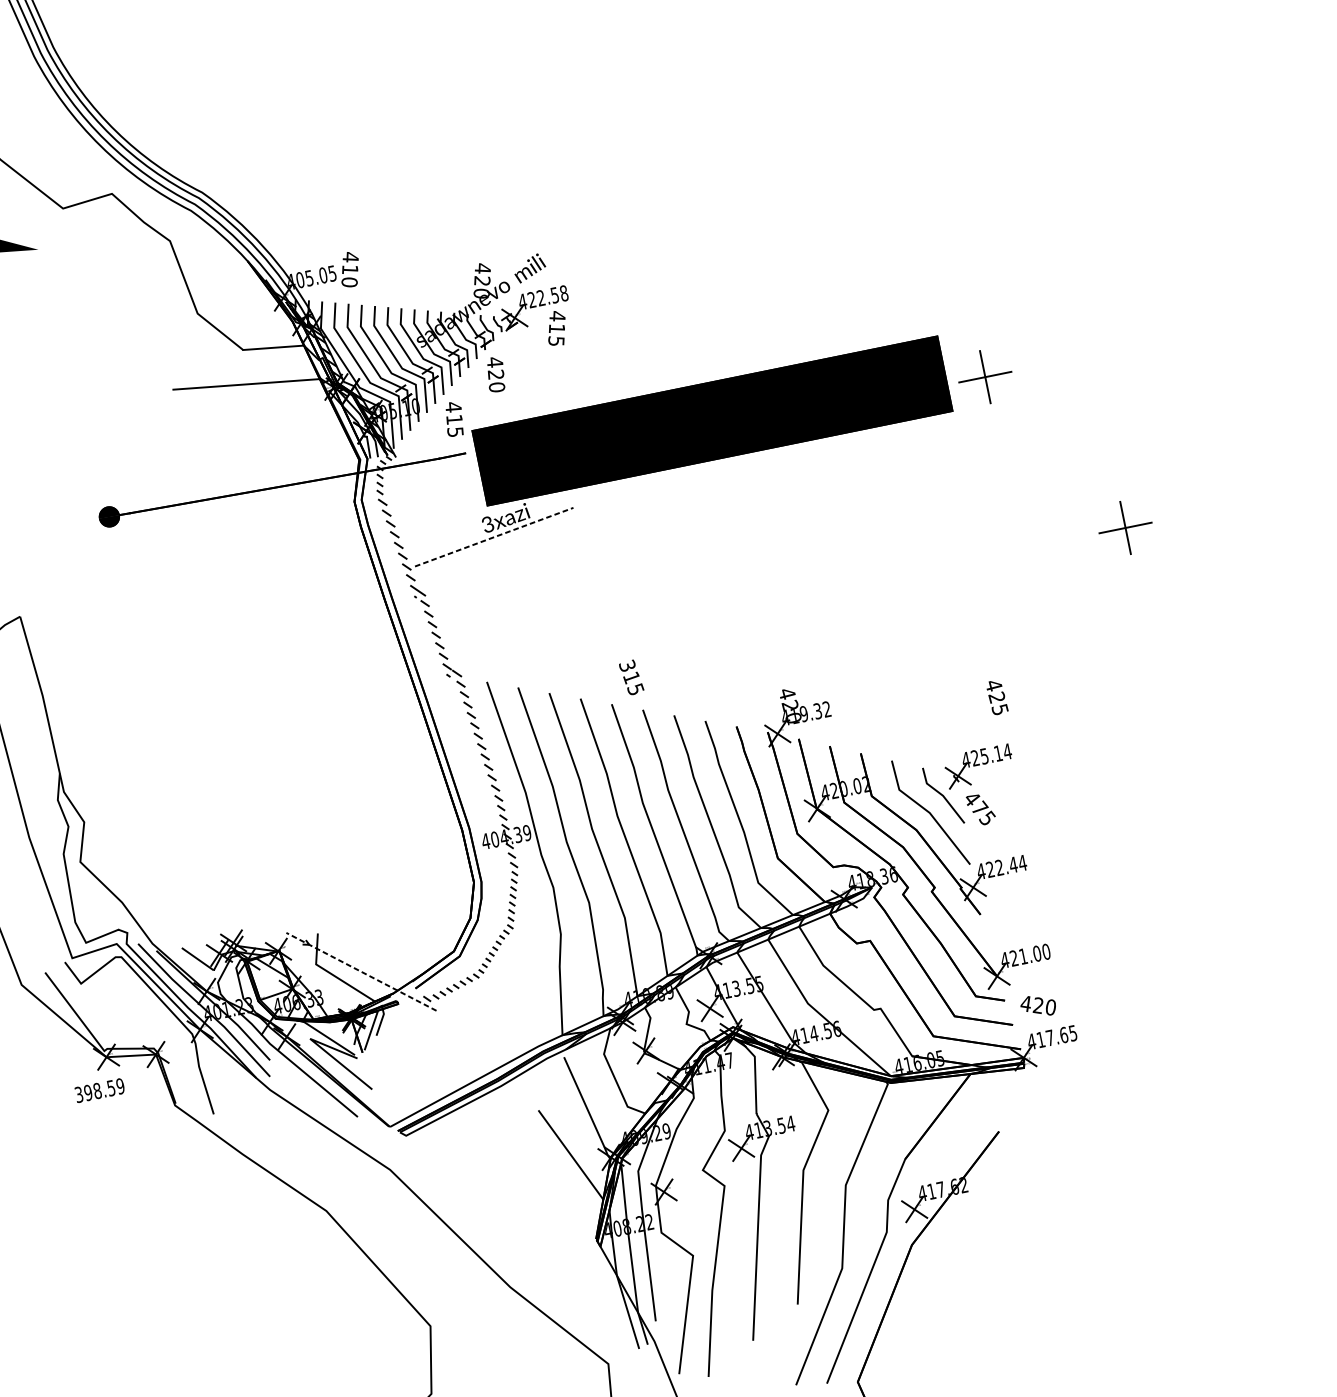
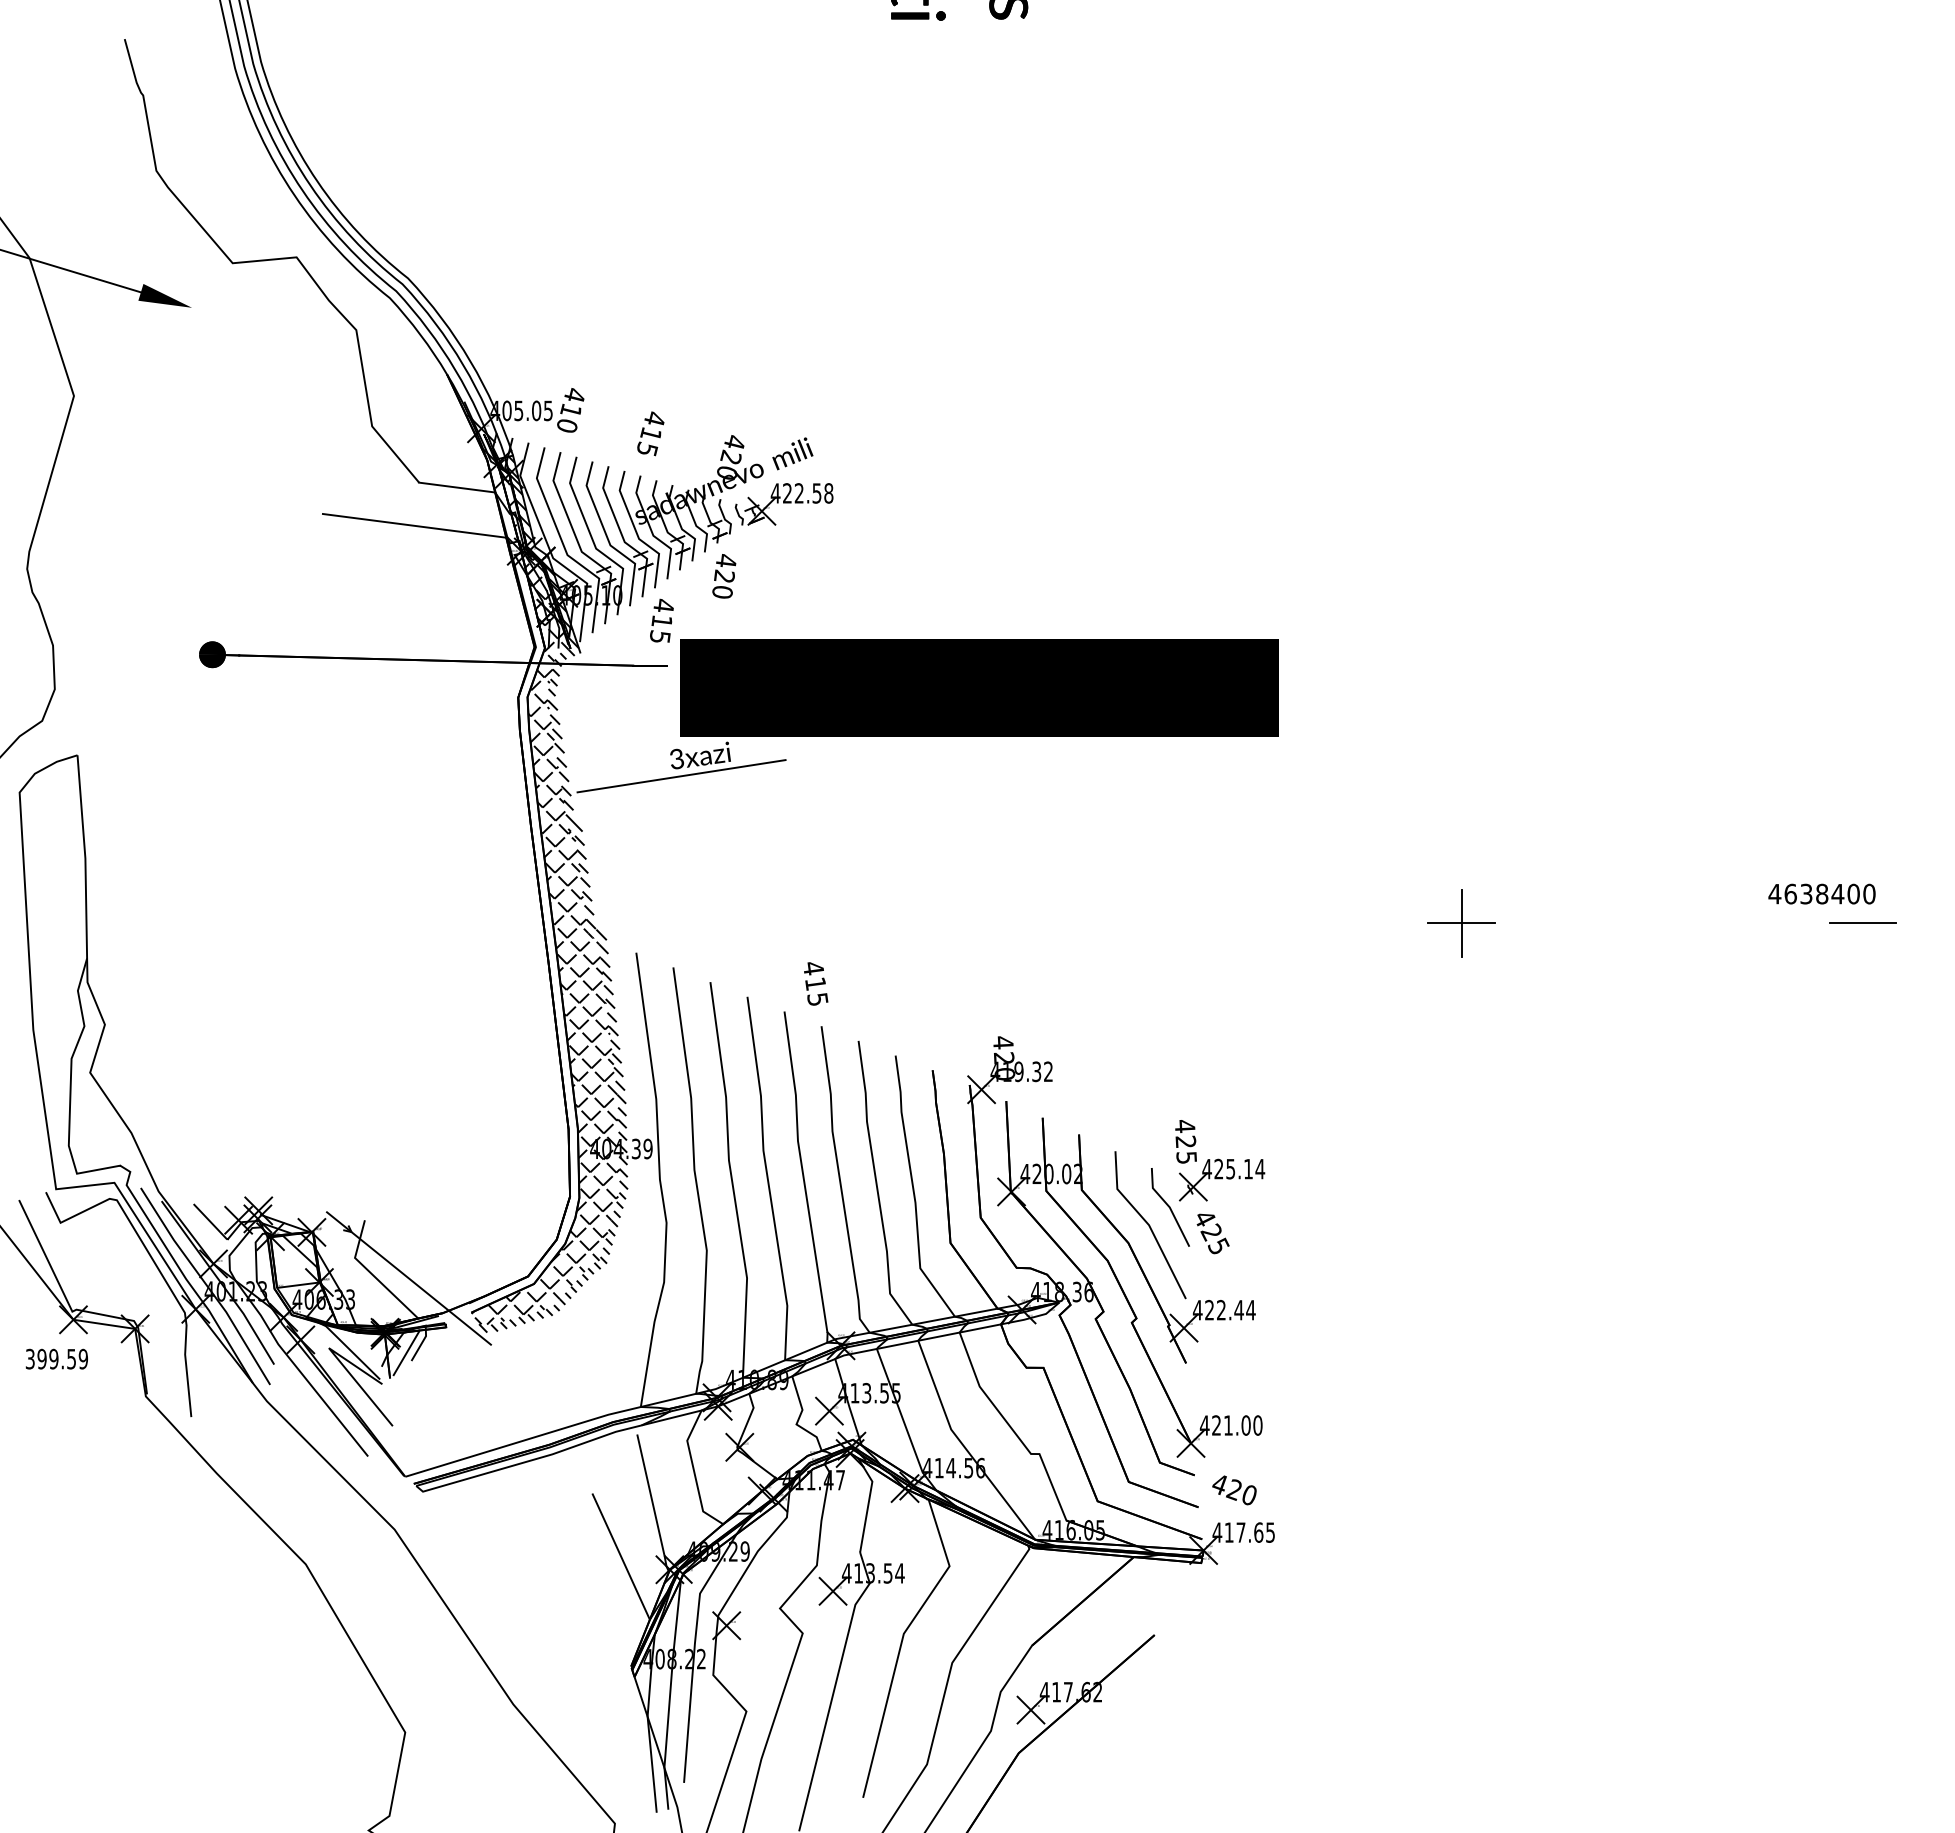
text: (556, 328) -> (650, 433), moved
part: (985, 377) -> (1326, 702), removed
line: (495, 537) -> (682, 776), dashed -> solid
hatch: (406, 648) -> (545, 891), added
text: (627, 666) -> (813, 968), 315 -> 415
text: (996, 697) -> (1185, 1141), moved
text: (979, 808) -> (1211, 1232), 475 -> 425
line: (361, 971) -> (408, 1278), dashed -> solid
text: (97, 1091) -> (53, 1359), 398.59 -> 399.59

